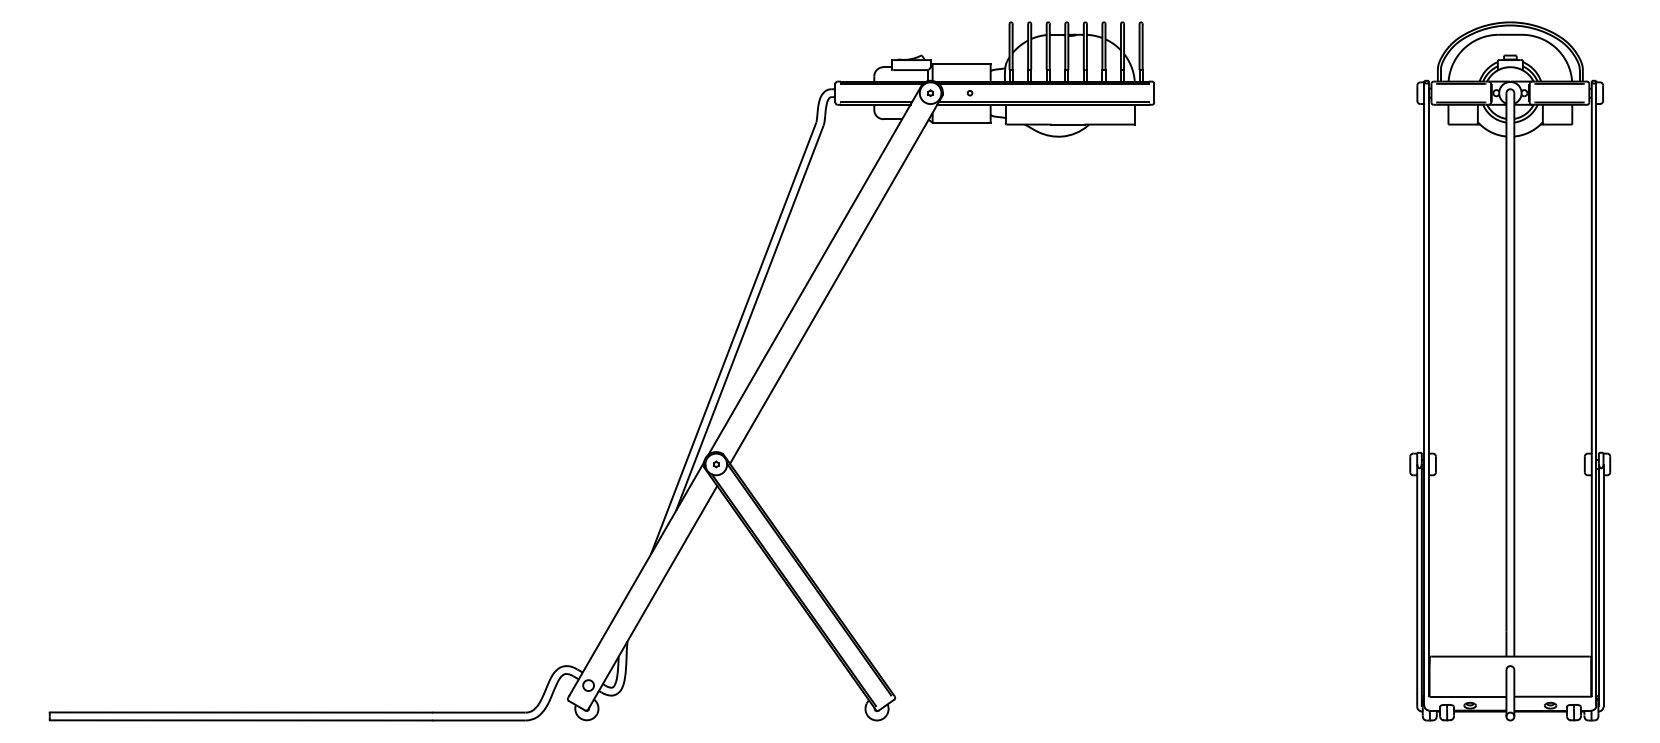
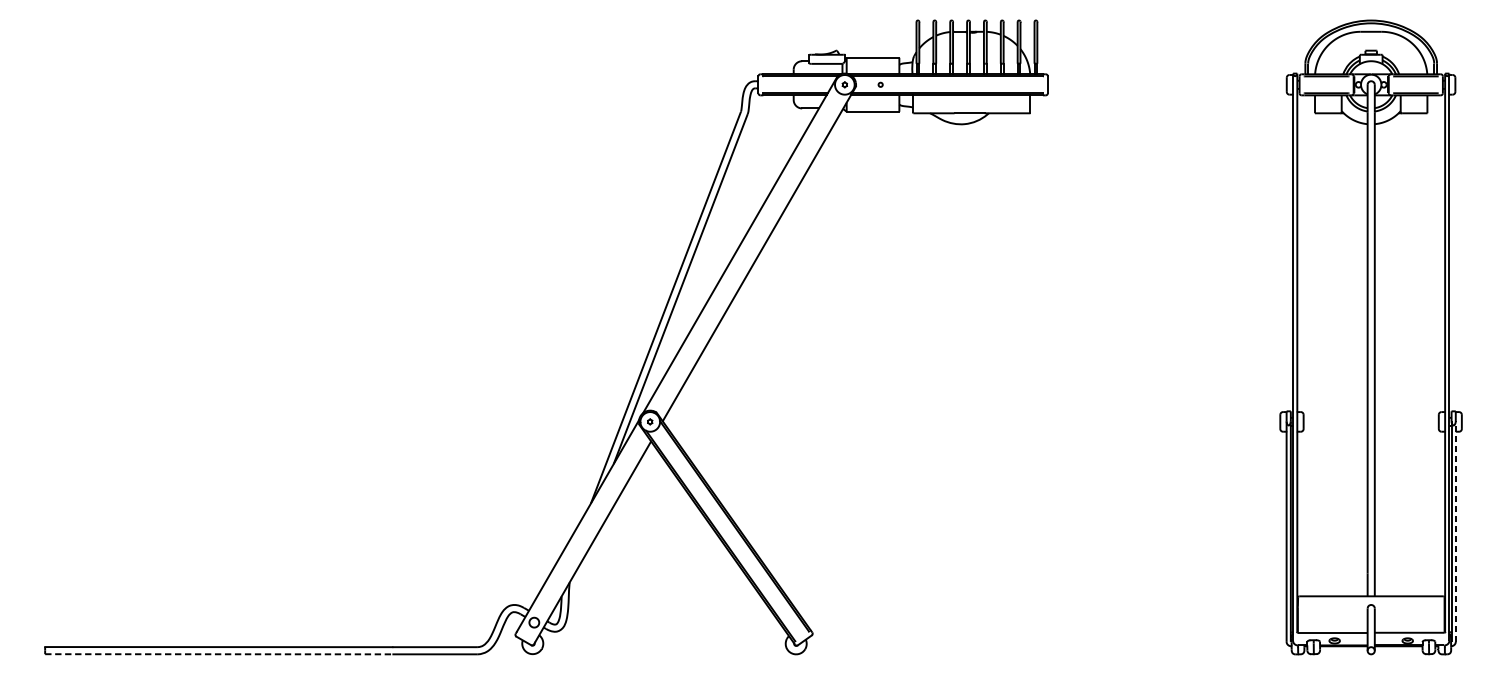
line: (1603, 585) -> (1455, 531), solid -> dashed
line: (241, 720) -> (219, 654), solid -> dashed

